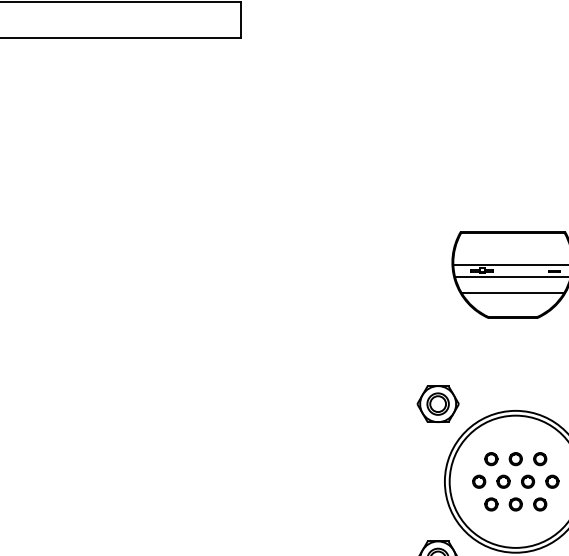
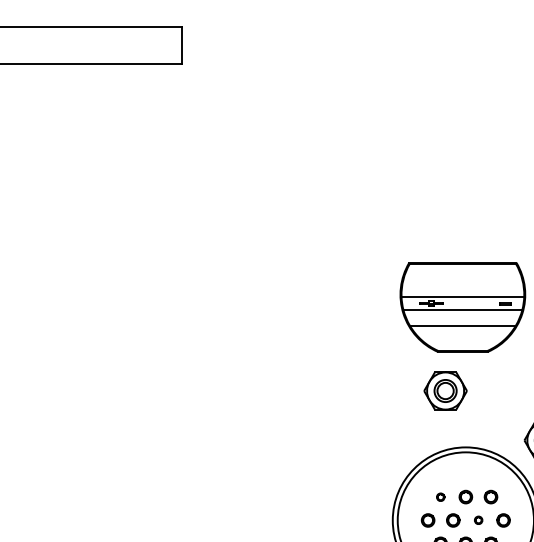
part: (437, 403) -> (444, 390), moved
part: (491, 459) -> (440, 497), size x0.6
part: (528, 481) -> (478, 520), size x0.6

